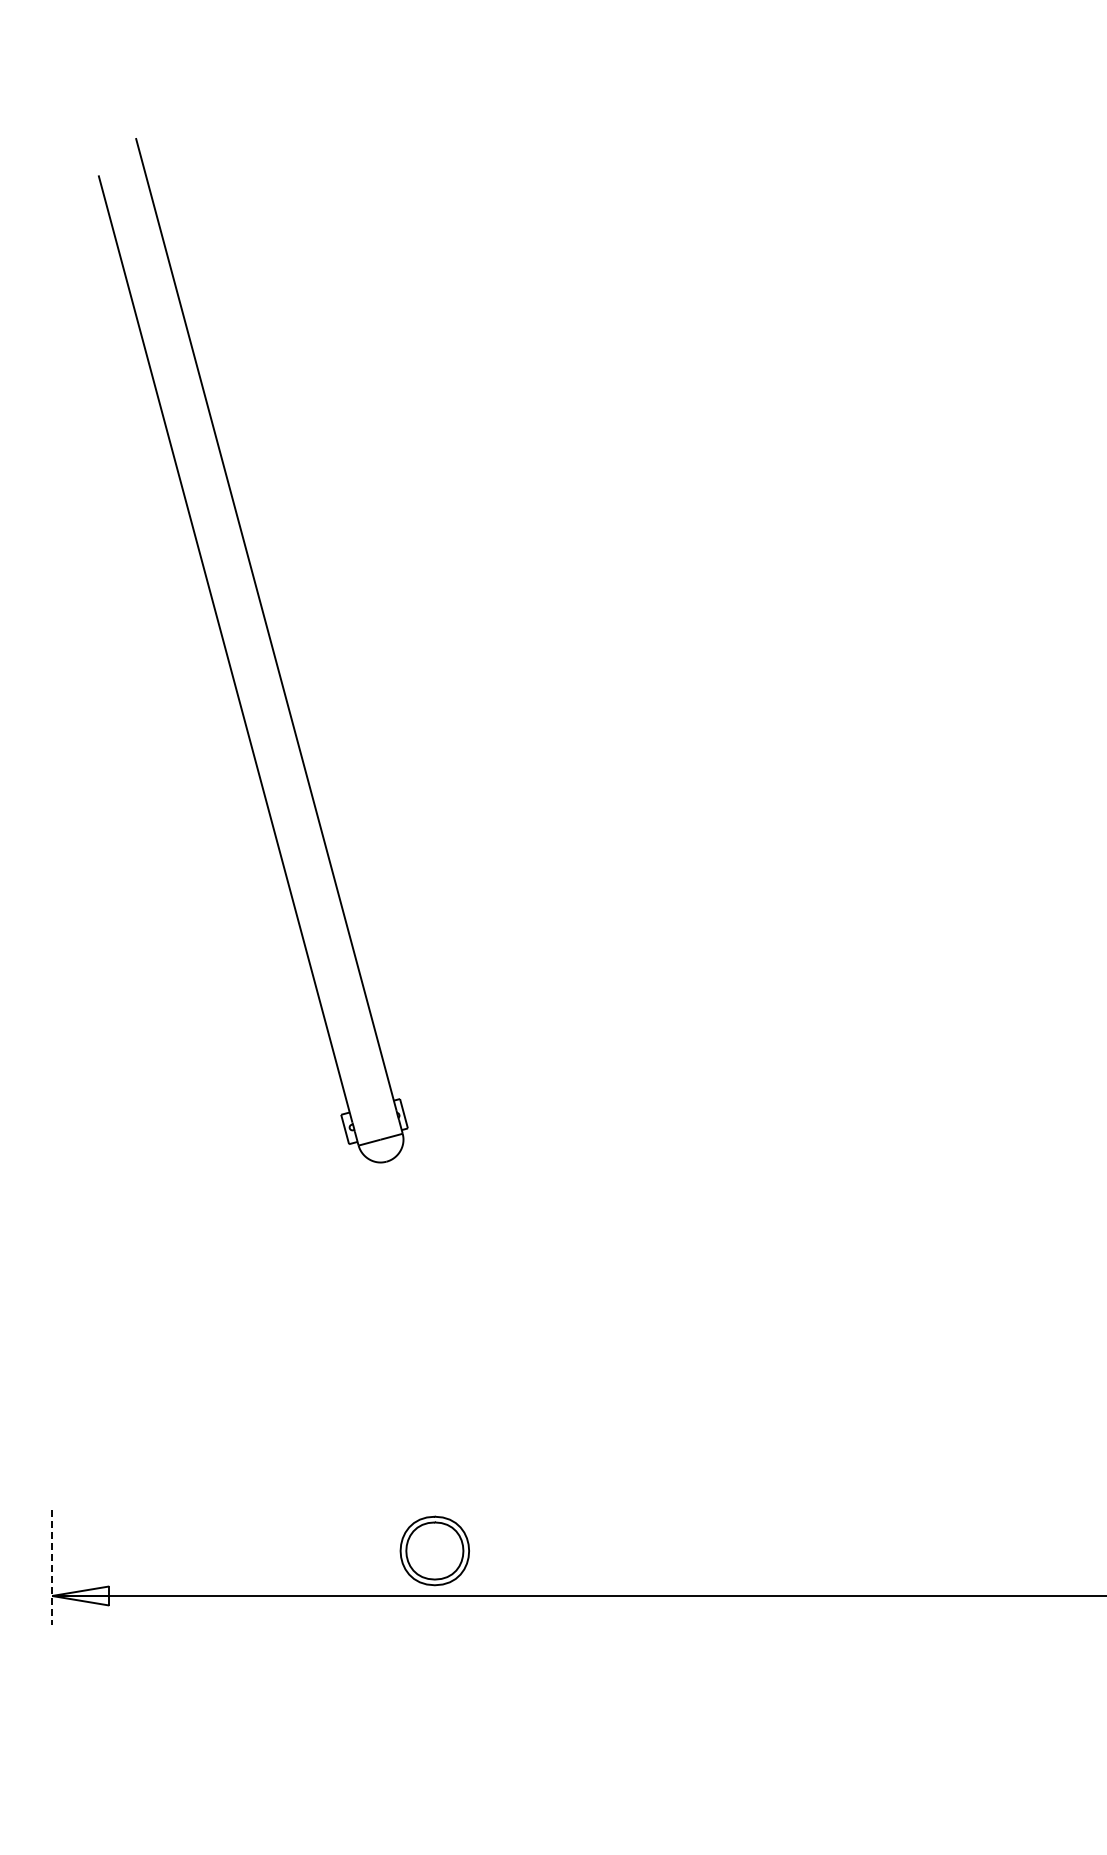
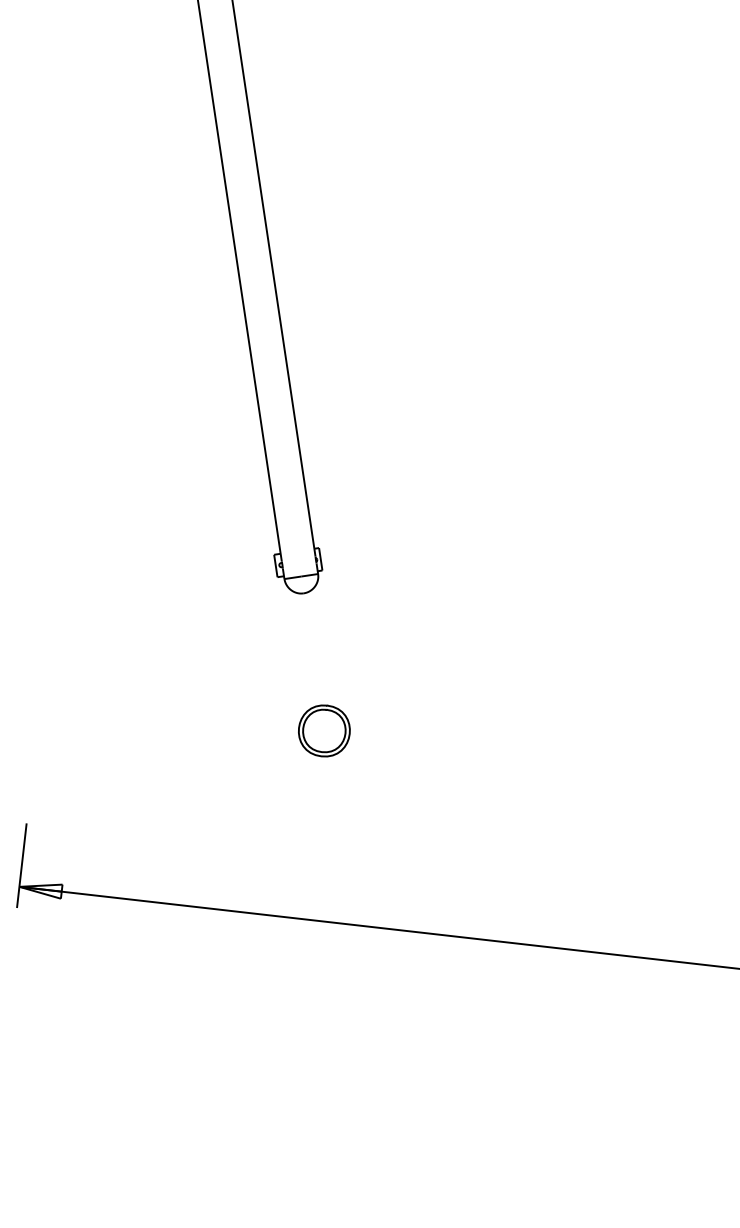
part: (434, 1550) -> (324, 730), moved
line: (52, 1567) -> (22, 865), dashed -> solid

